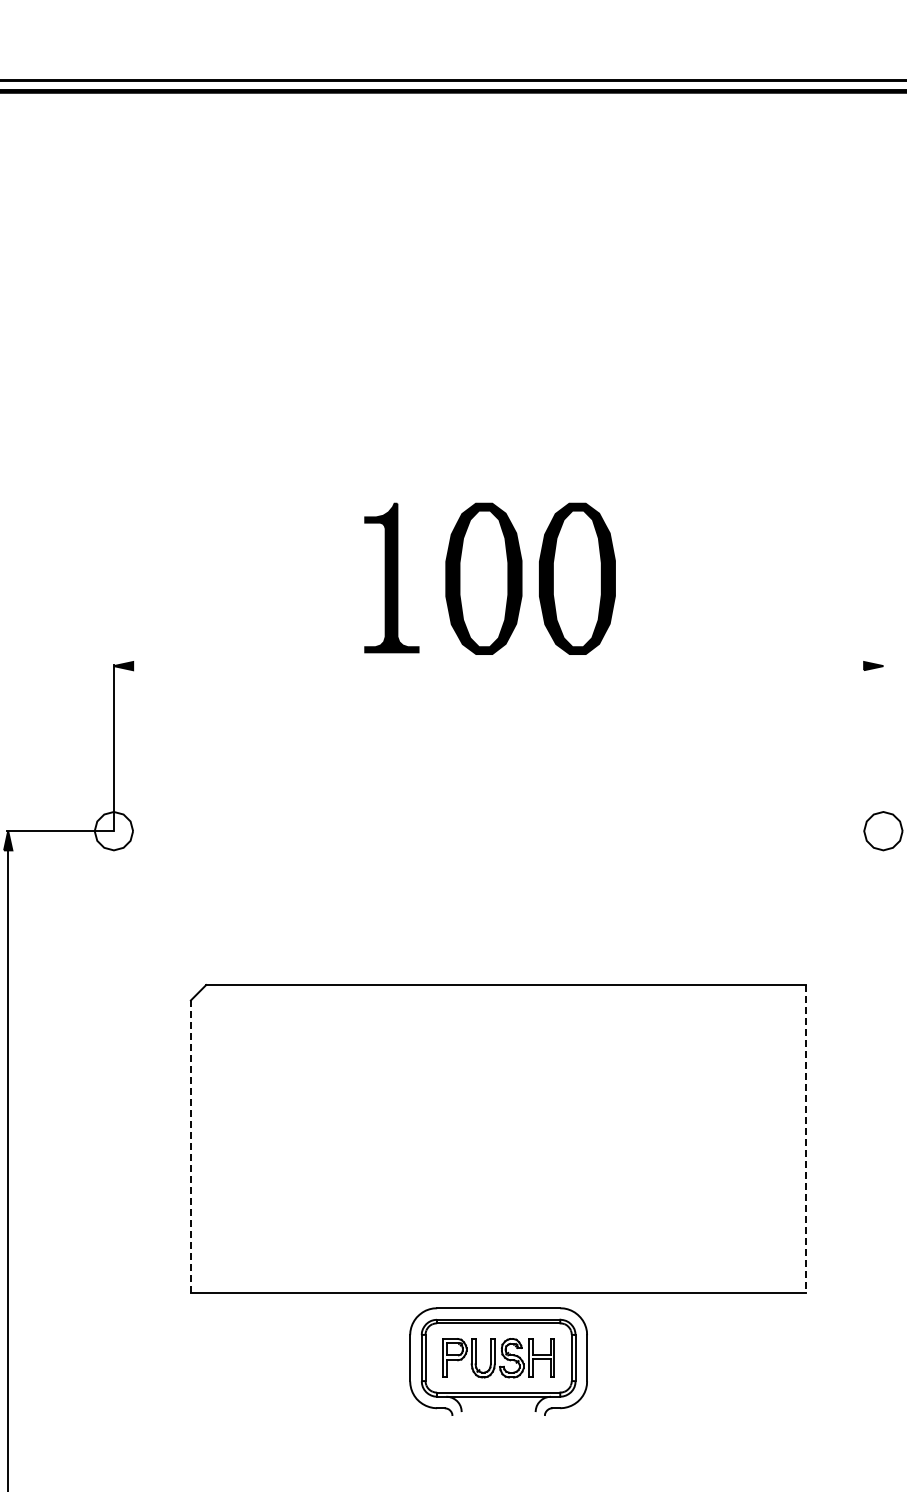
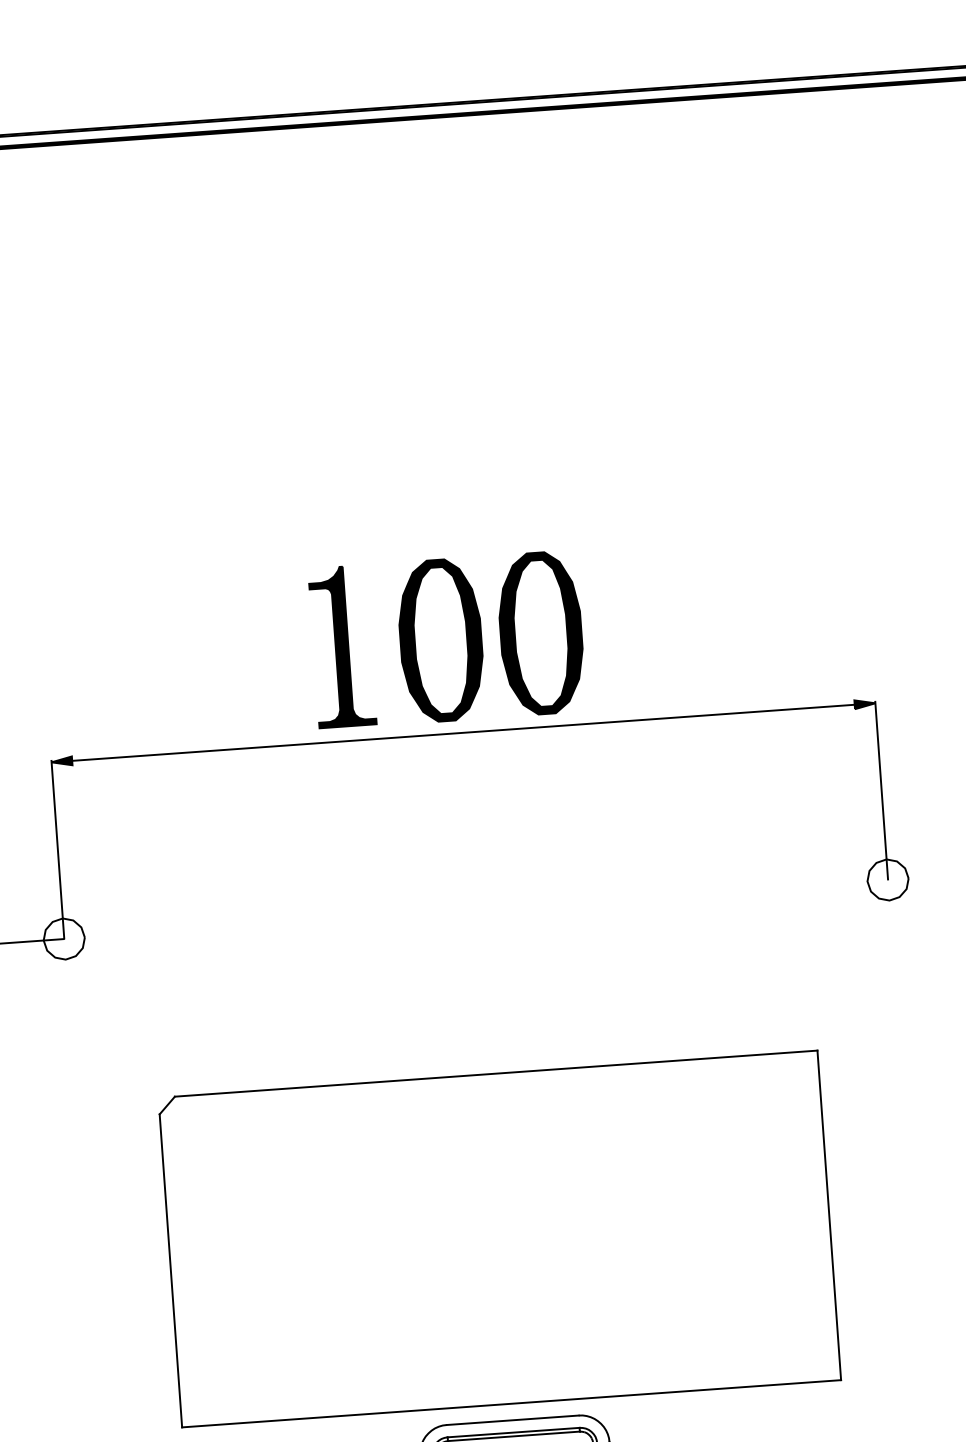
line: (498, 666) -> (463, 733), added
line: (883, 747) -> (881, 790), added
line: (806, 1138) -> (829, 1214), dashed -> solid
line: (190, 1146) -> (170, 1270), dashed -> solid

